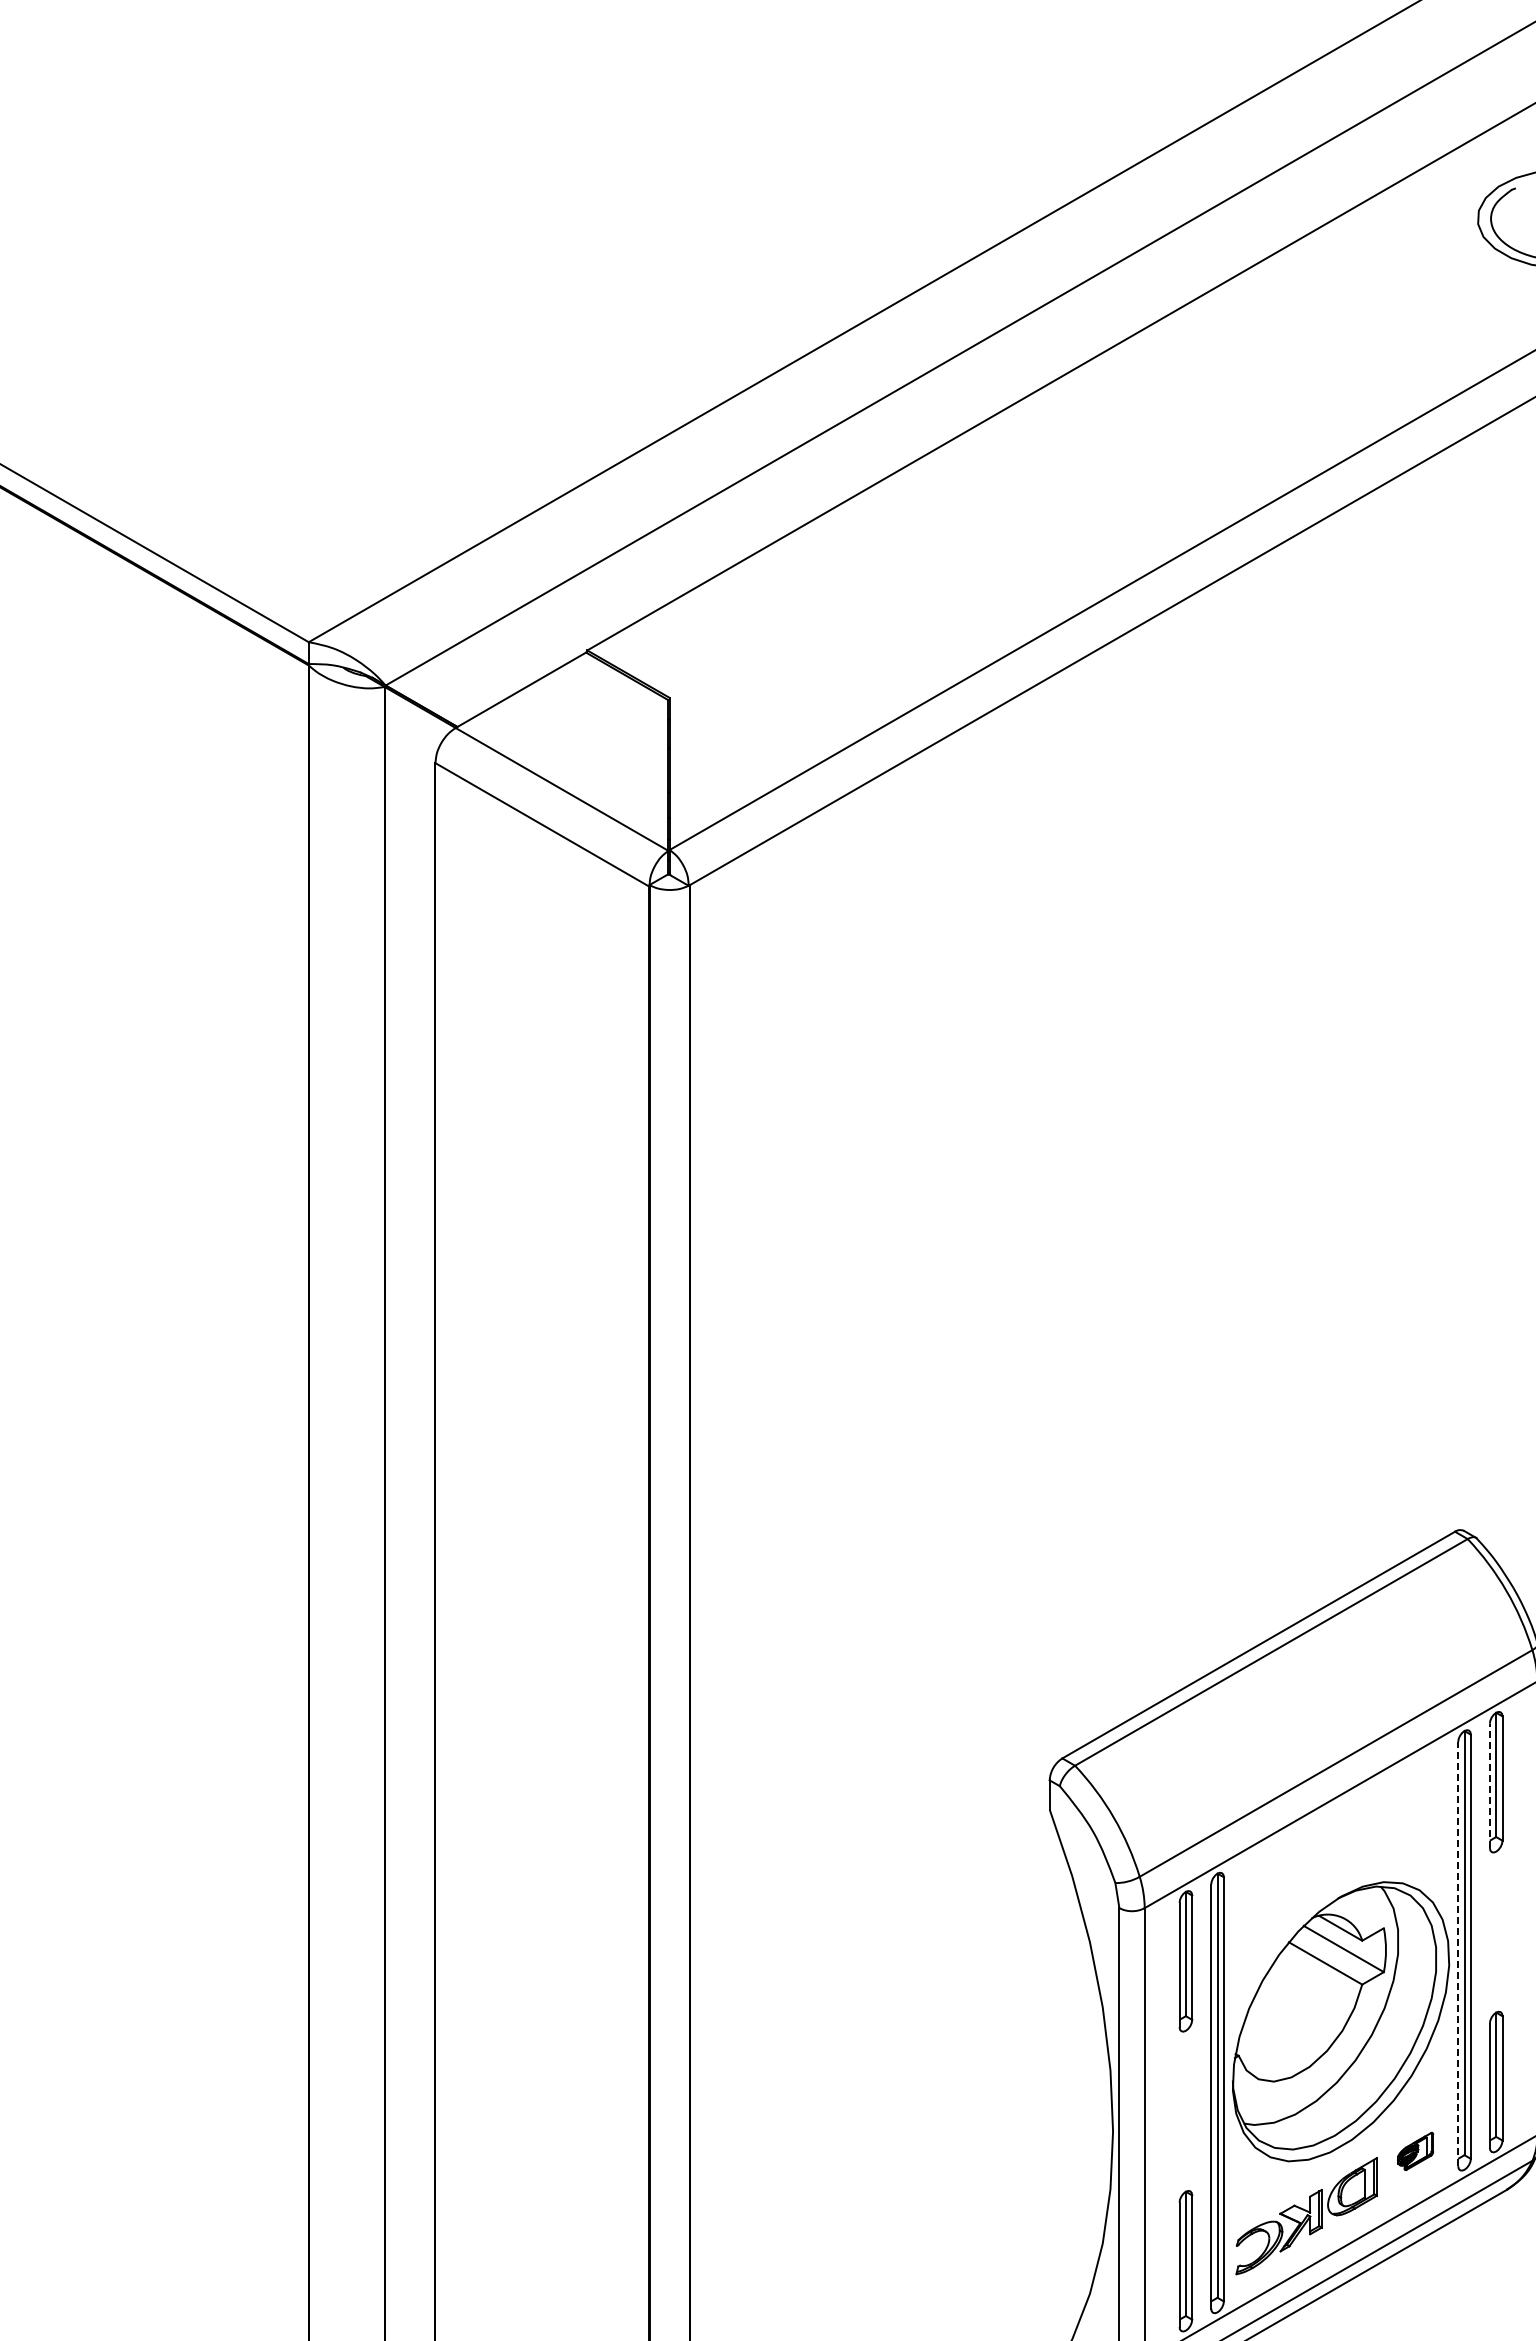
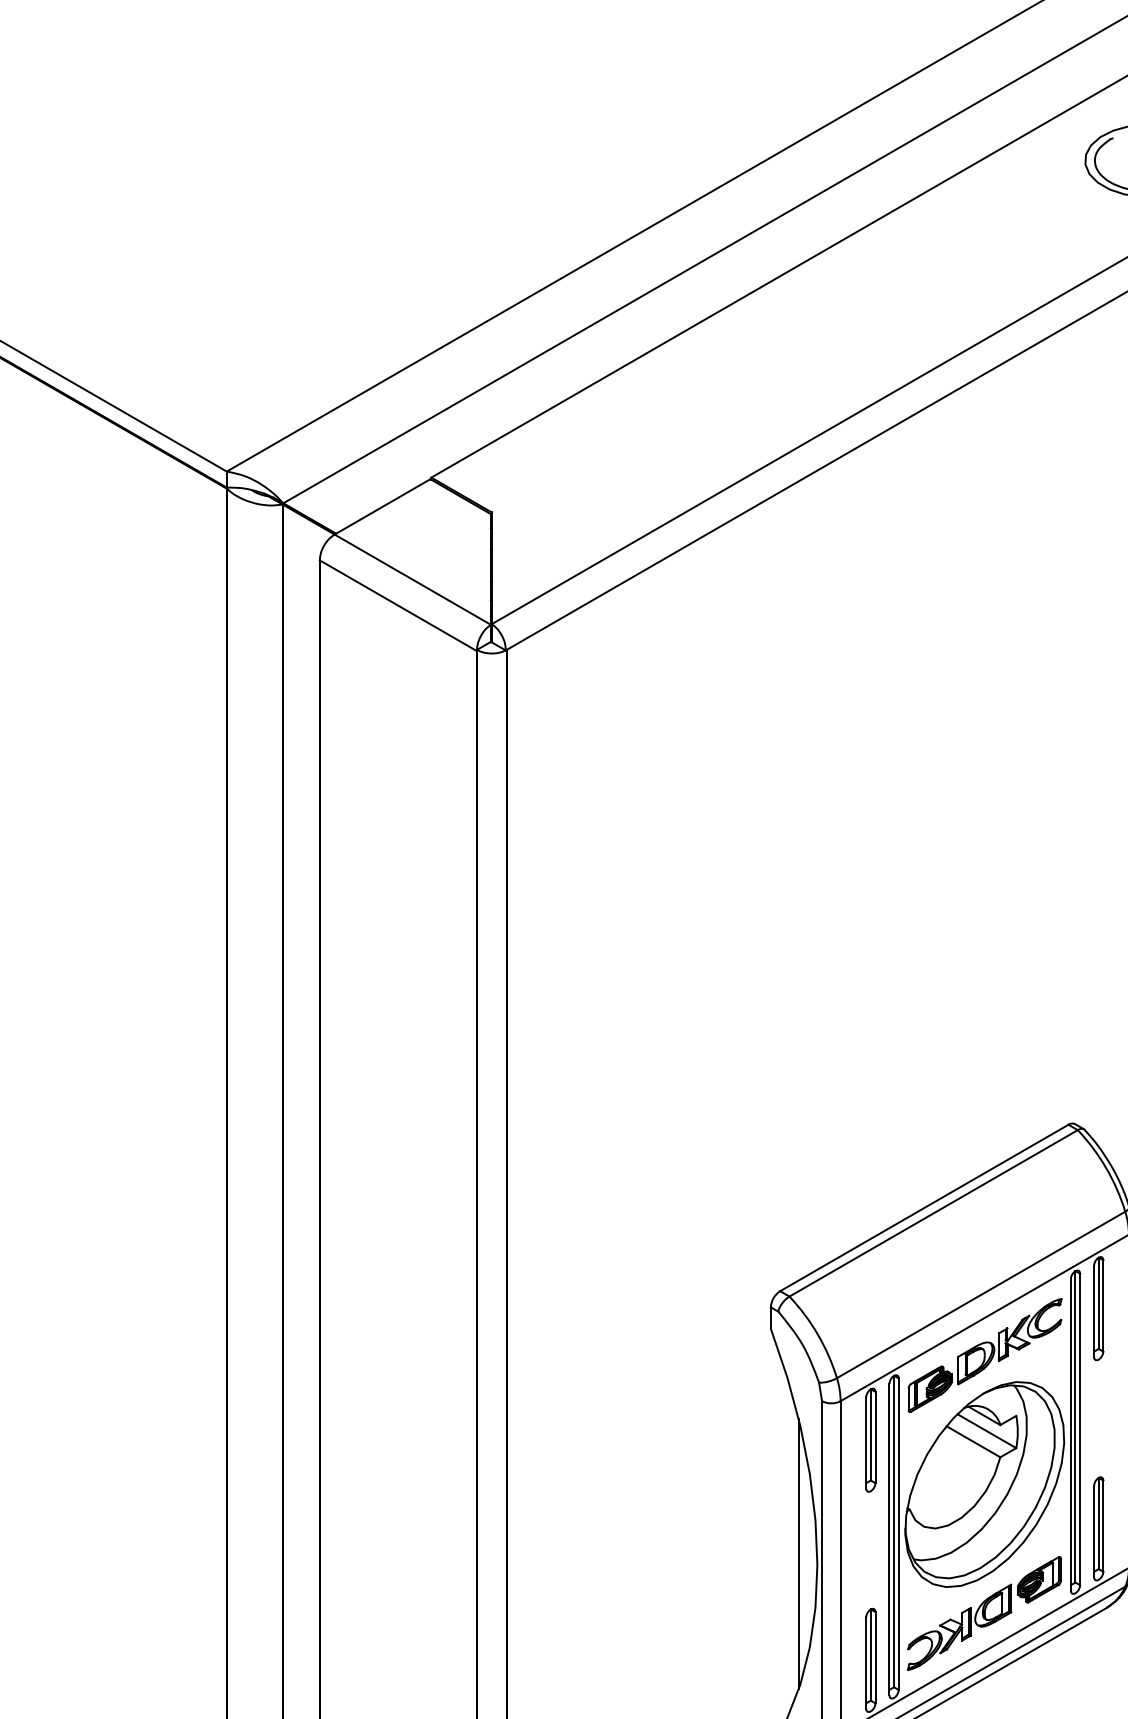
line: (1489, 1785) -> (1093, 1311), dashed -> solid
part: (1341, 1845) -> (985, 1355), added
line: (1458, 1953) -> (1071, 1434), dashed -> solid
line: (1087, 2116) -> (798, 1554), added
part: (1415, 2151) -> (1039, 1579), size x1.67

